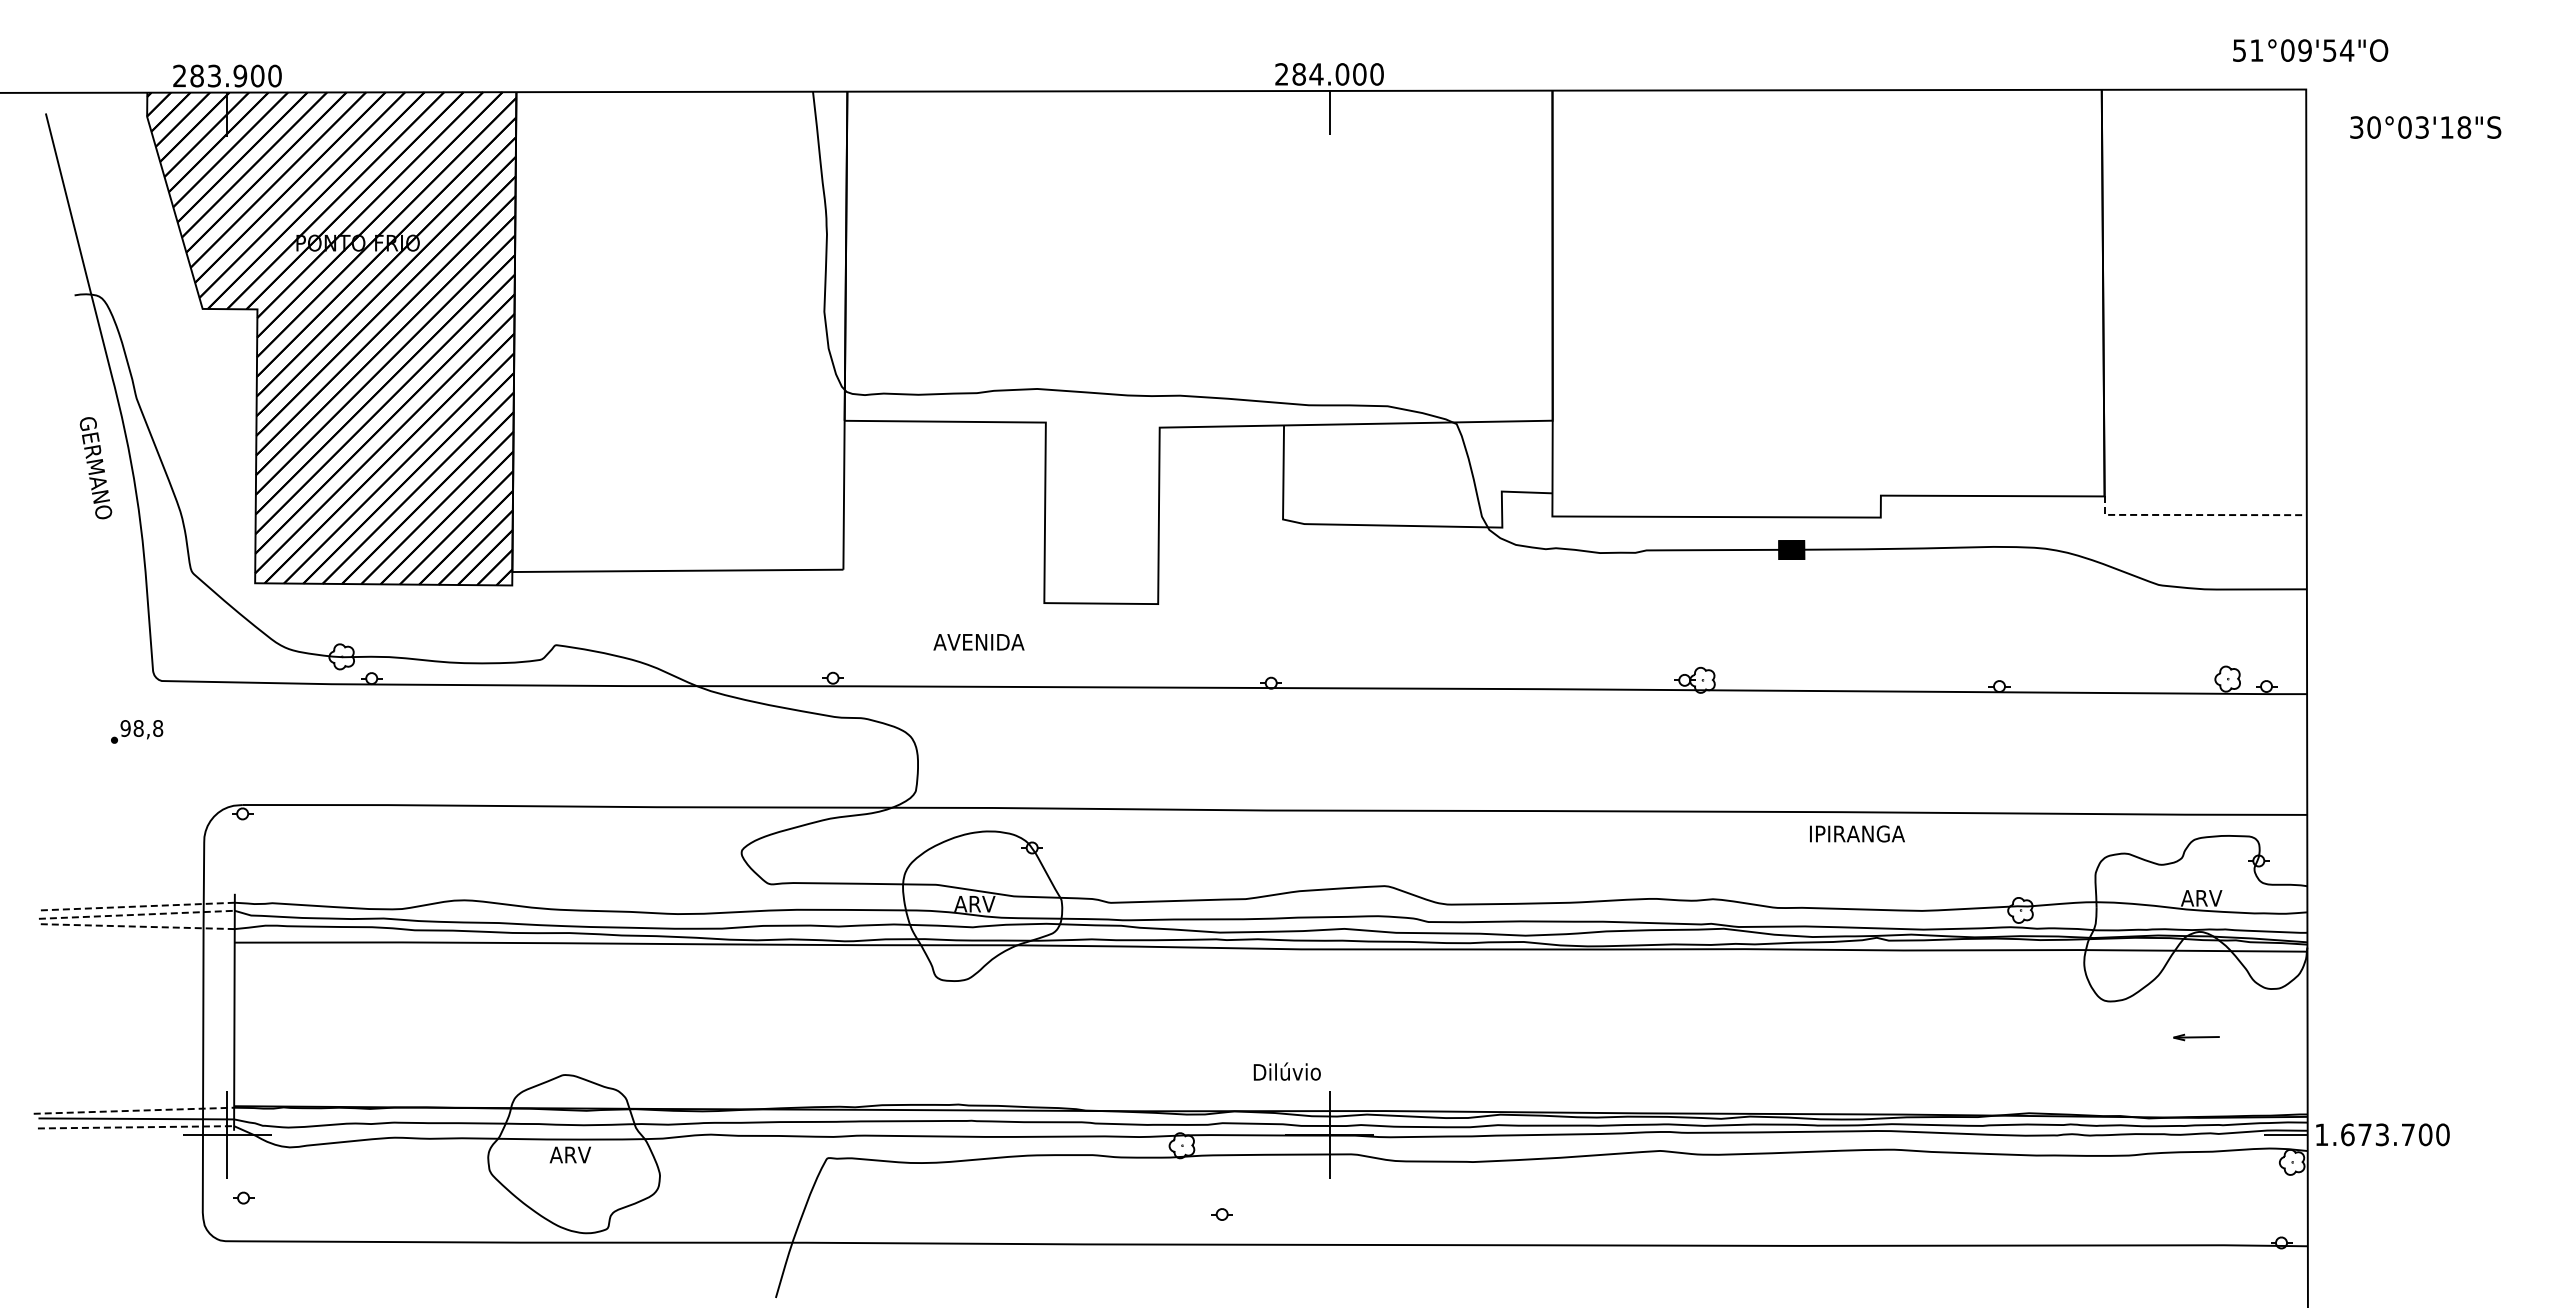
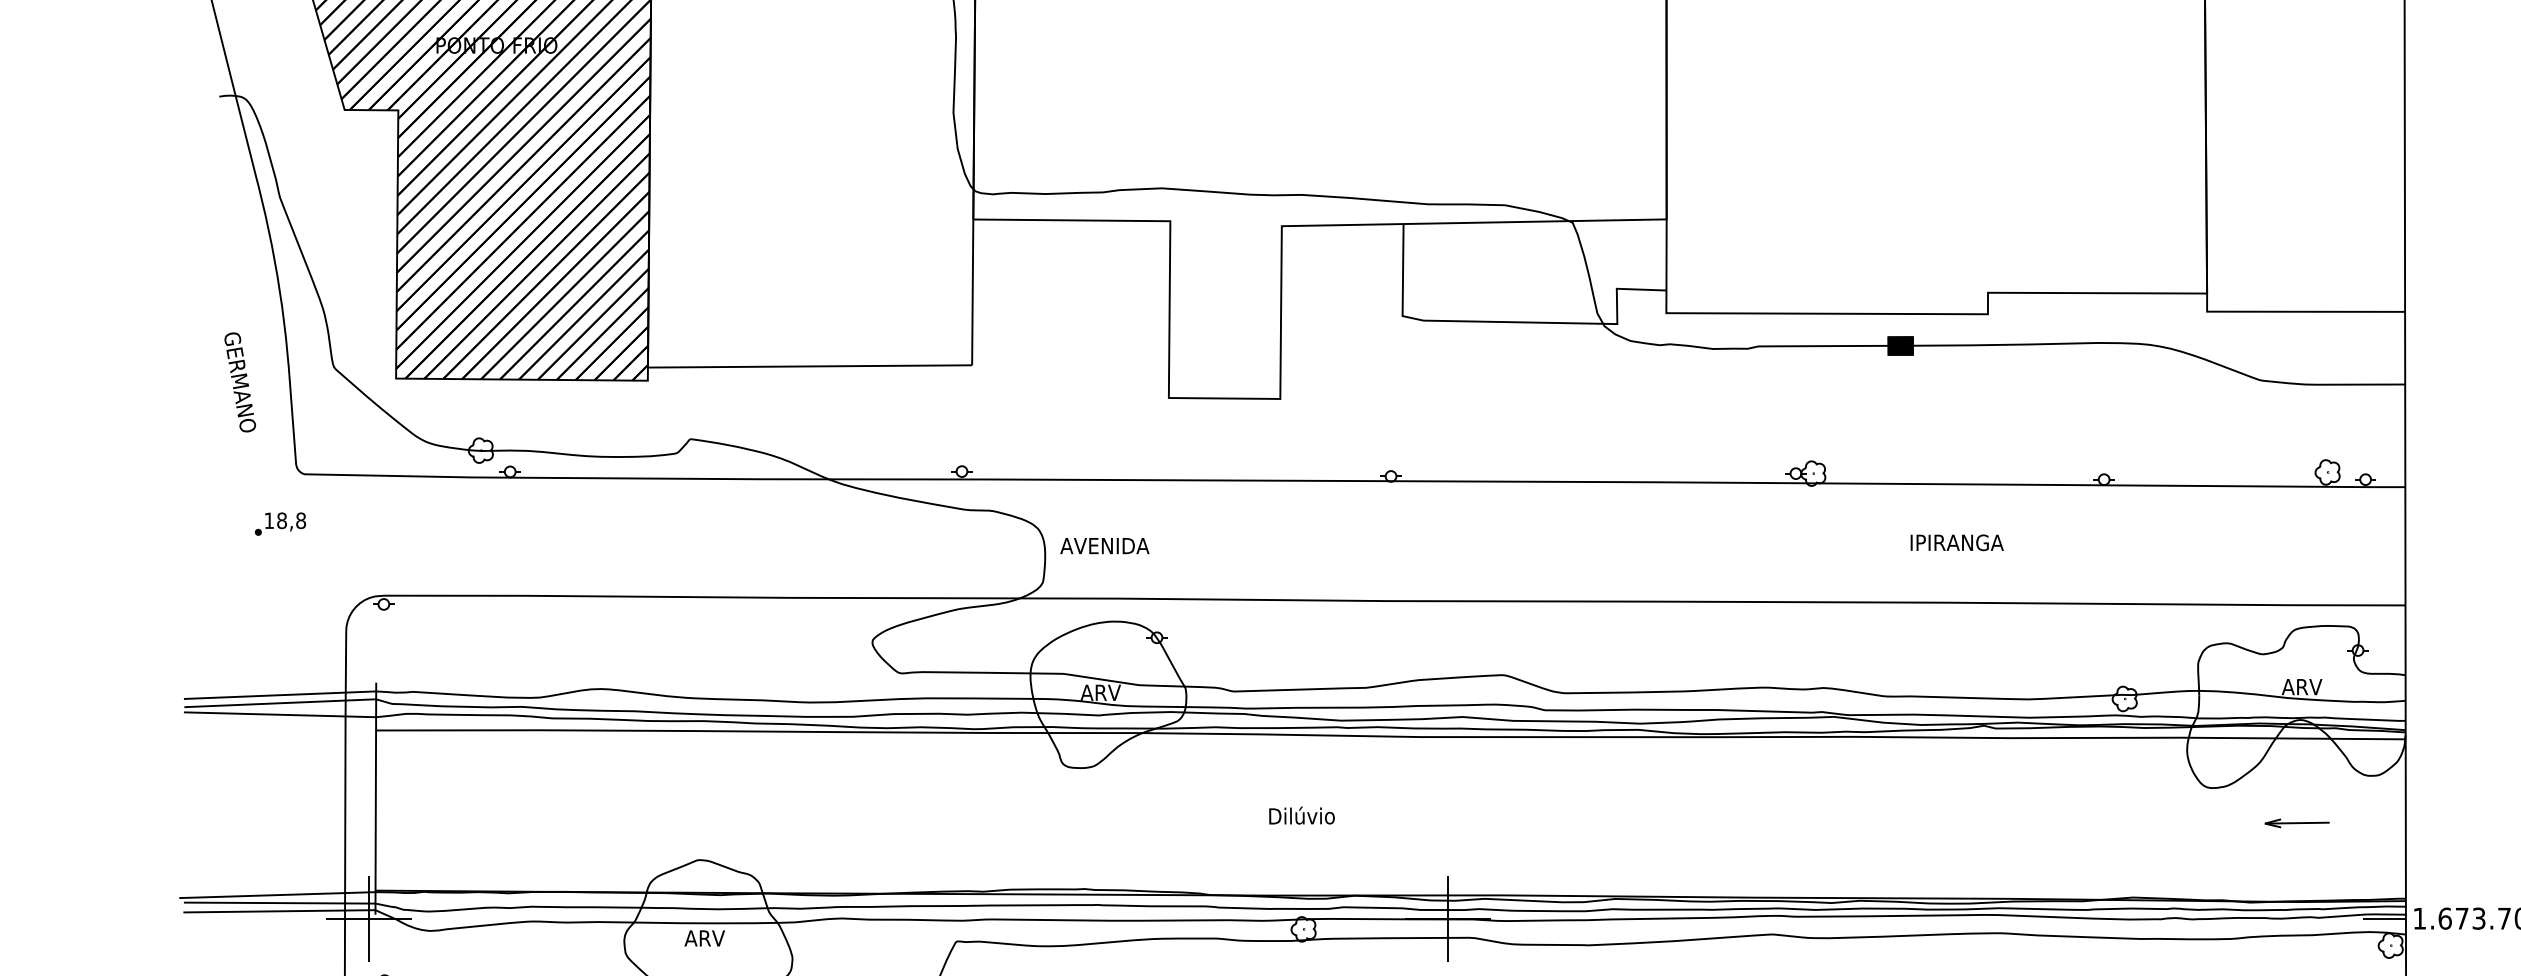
text: (95, 468) -> (239, 382), moved
line: (2196, 515) -> (2297, 312), dashed -> solid
text: (978, 642) -> (1104, 546), moved
text: (125, 728) -> (269, 520), 98,8 -> 18,8
text: (1857, 833) -> (1957, 542), moved
line: (136, 906) -> (279, 695), dashed -> solid
line: (137, 914) -> (280, 702), dashed -> solid
line: (136, 926) -> (279, 714), dashed -> solid
part: (2196, 1037) -> (2297, 823), size x1.43
text: (1286, 1071) -> (1301, 815), moved
line: (134, 1110) -> (277, 894), dashed -> solid
line: (136, 1127) -> (279, 911), dashed -> solid

